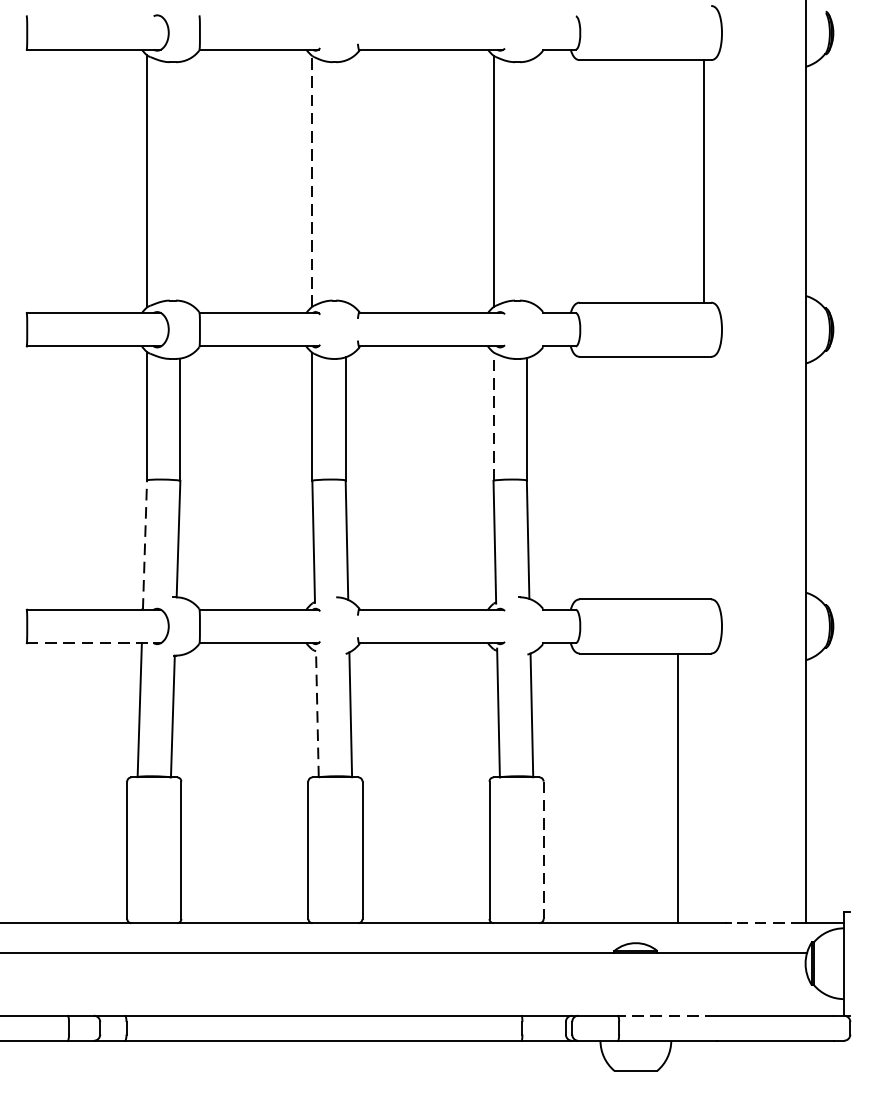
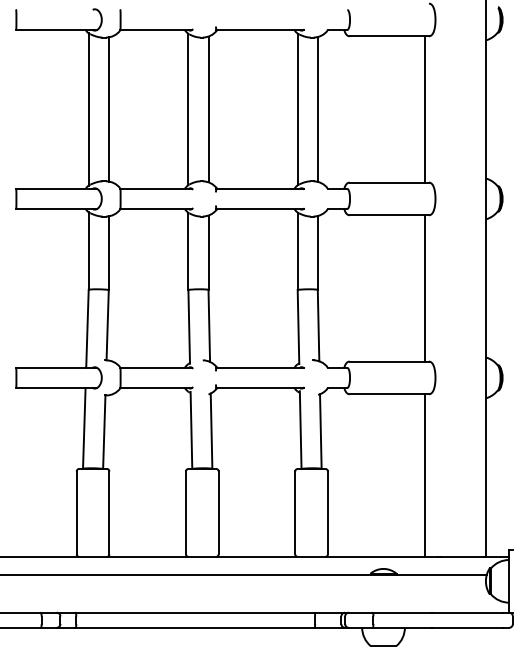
line: (179, 181) -> (108, 109), added
line: (312, 181) -> (188, 109), dashed -> solid
line: (345, 181) -> (208, 109), added
line: (526, 181) -> (317, 109), added
line: (493, 416) -> (297, 251), dashed -> solid
line: (703, 478) -> (424, 288), added
line: (145, 544) -> (87, 328), dashed -> solid
line: (90, 642) -> (54, 387), dashed -> solid
line: (317, 713) -> (191, 430), dashed -> solid
line: (677, 788) -> (424, 475), moved
line: (542, 851) -> (327, 513), dashed -> solid
line: (766, 922) -> (462, 556), dashed -> solid
line: (667, 1015) -> (402, 612), dashed -> solid

